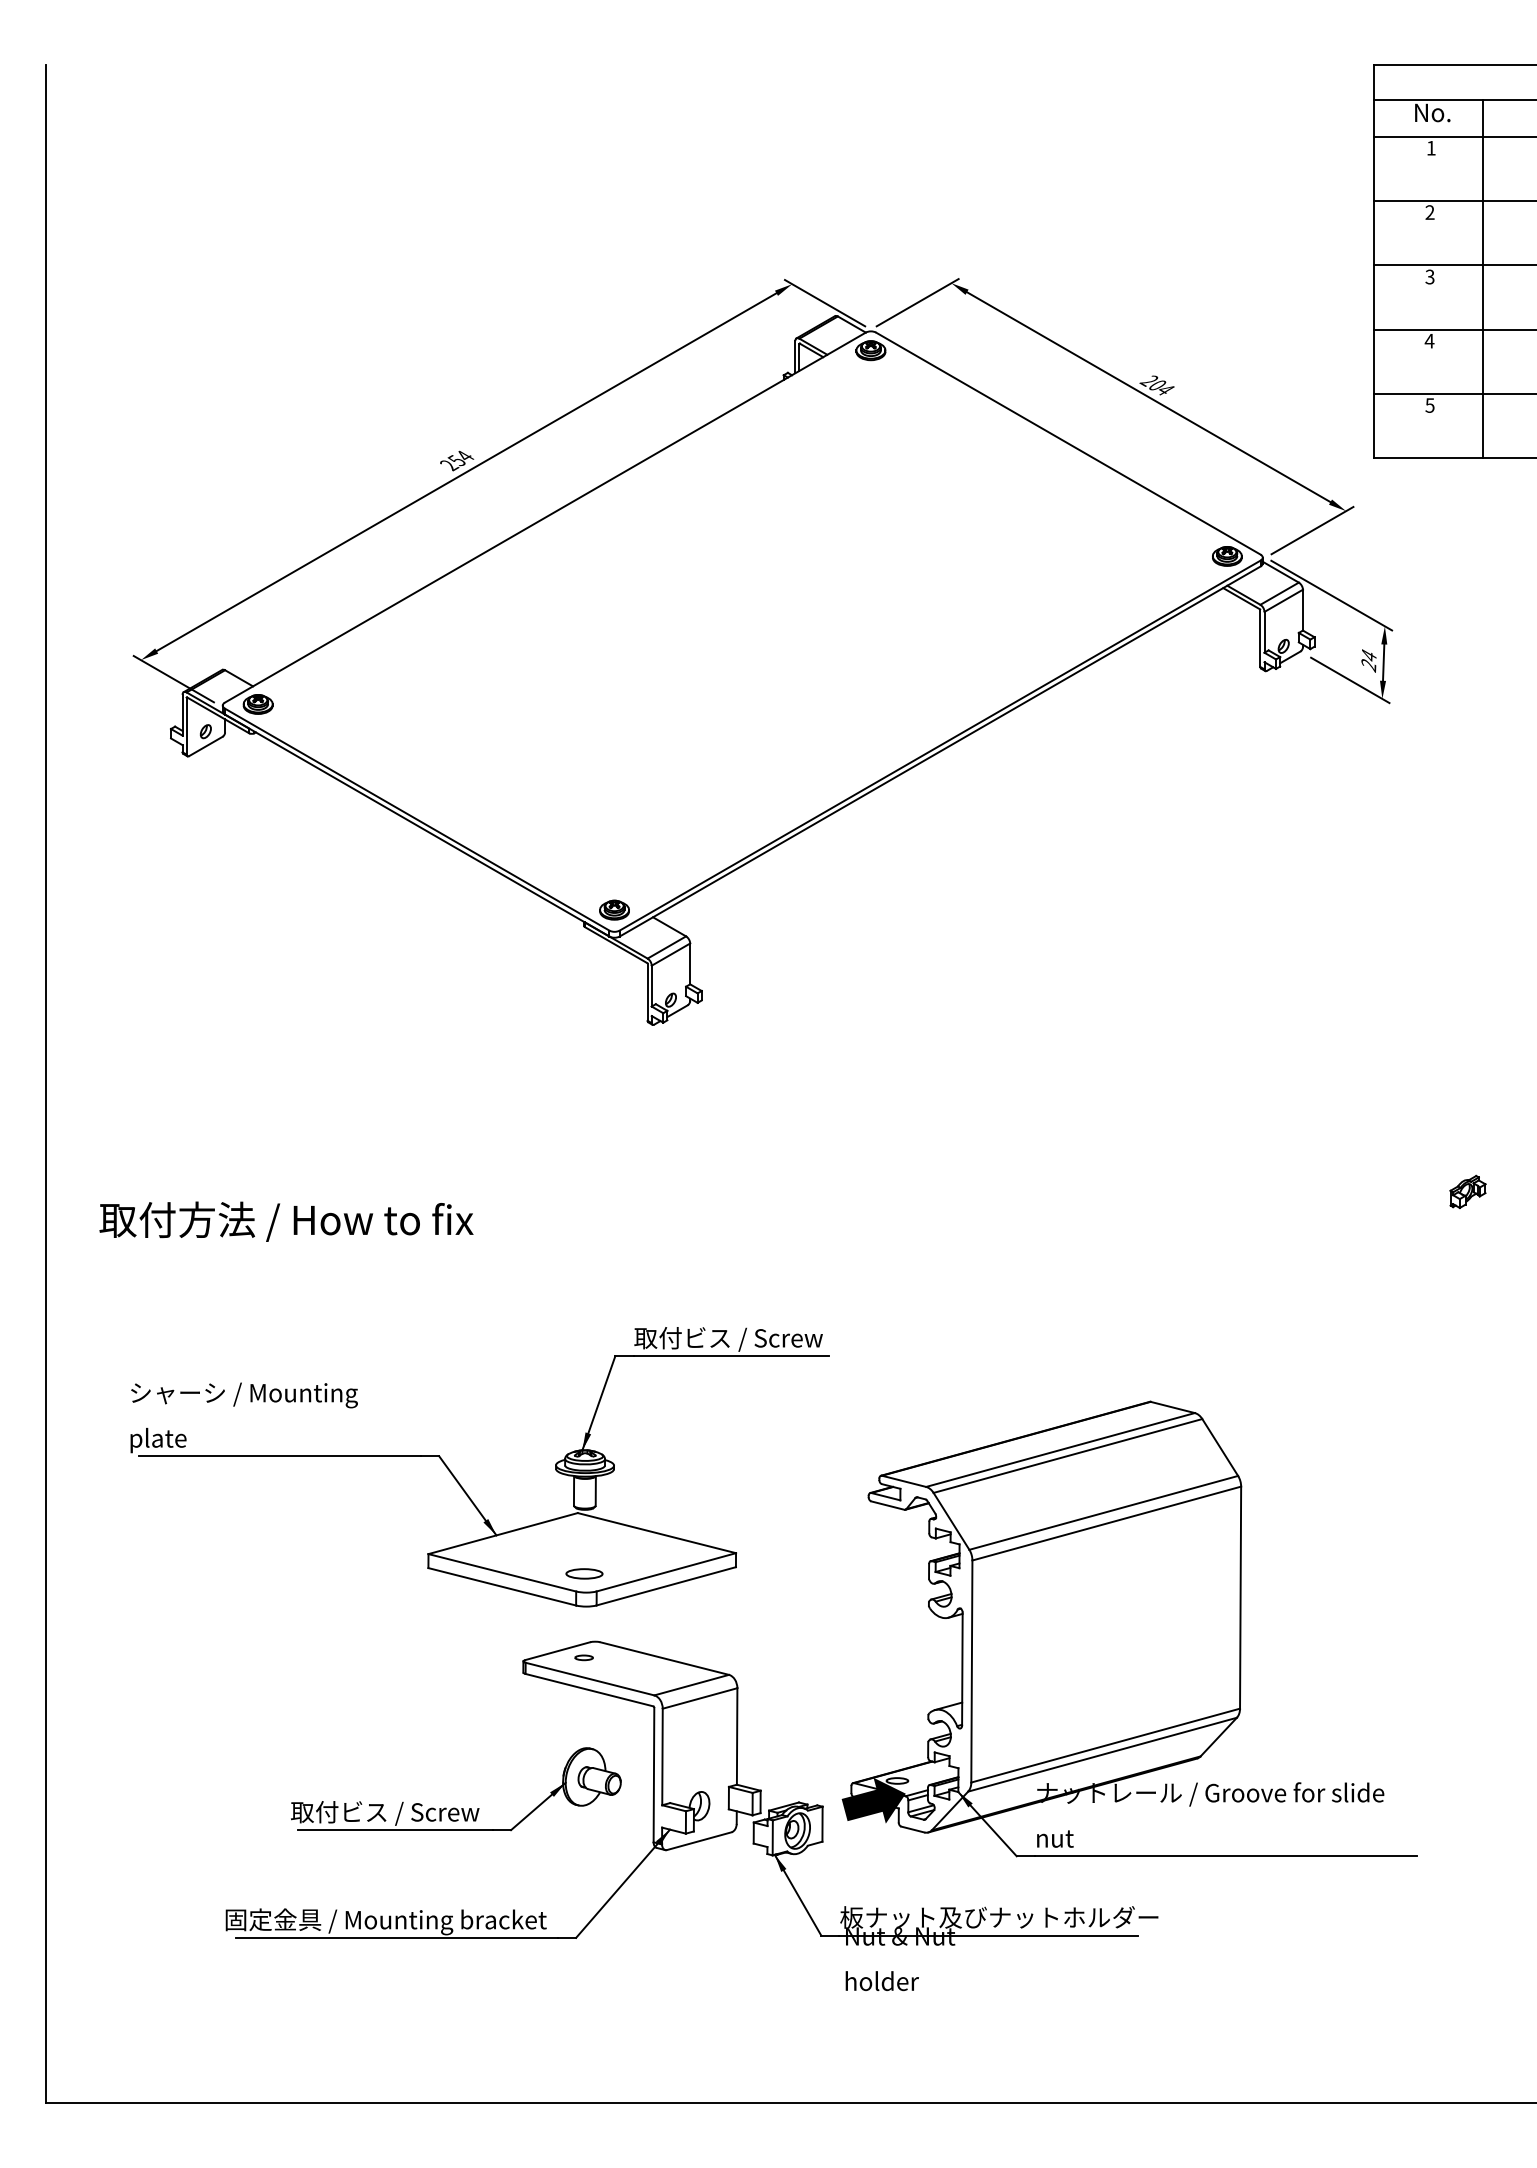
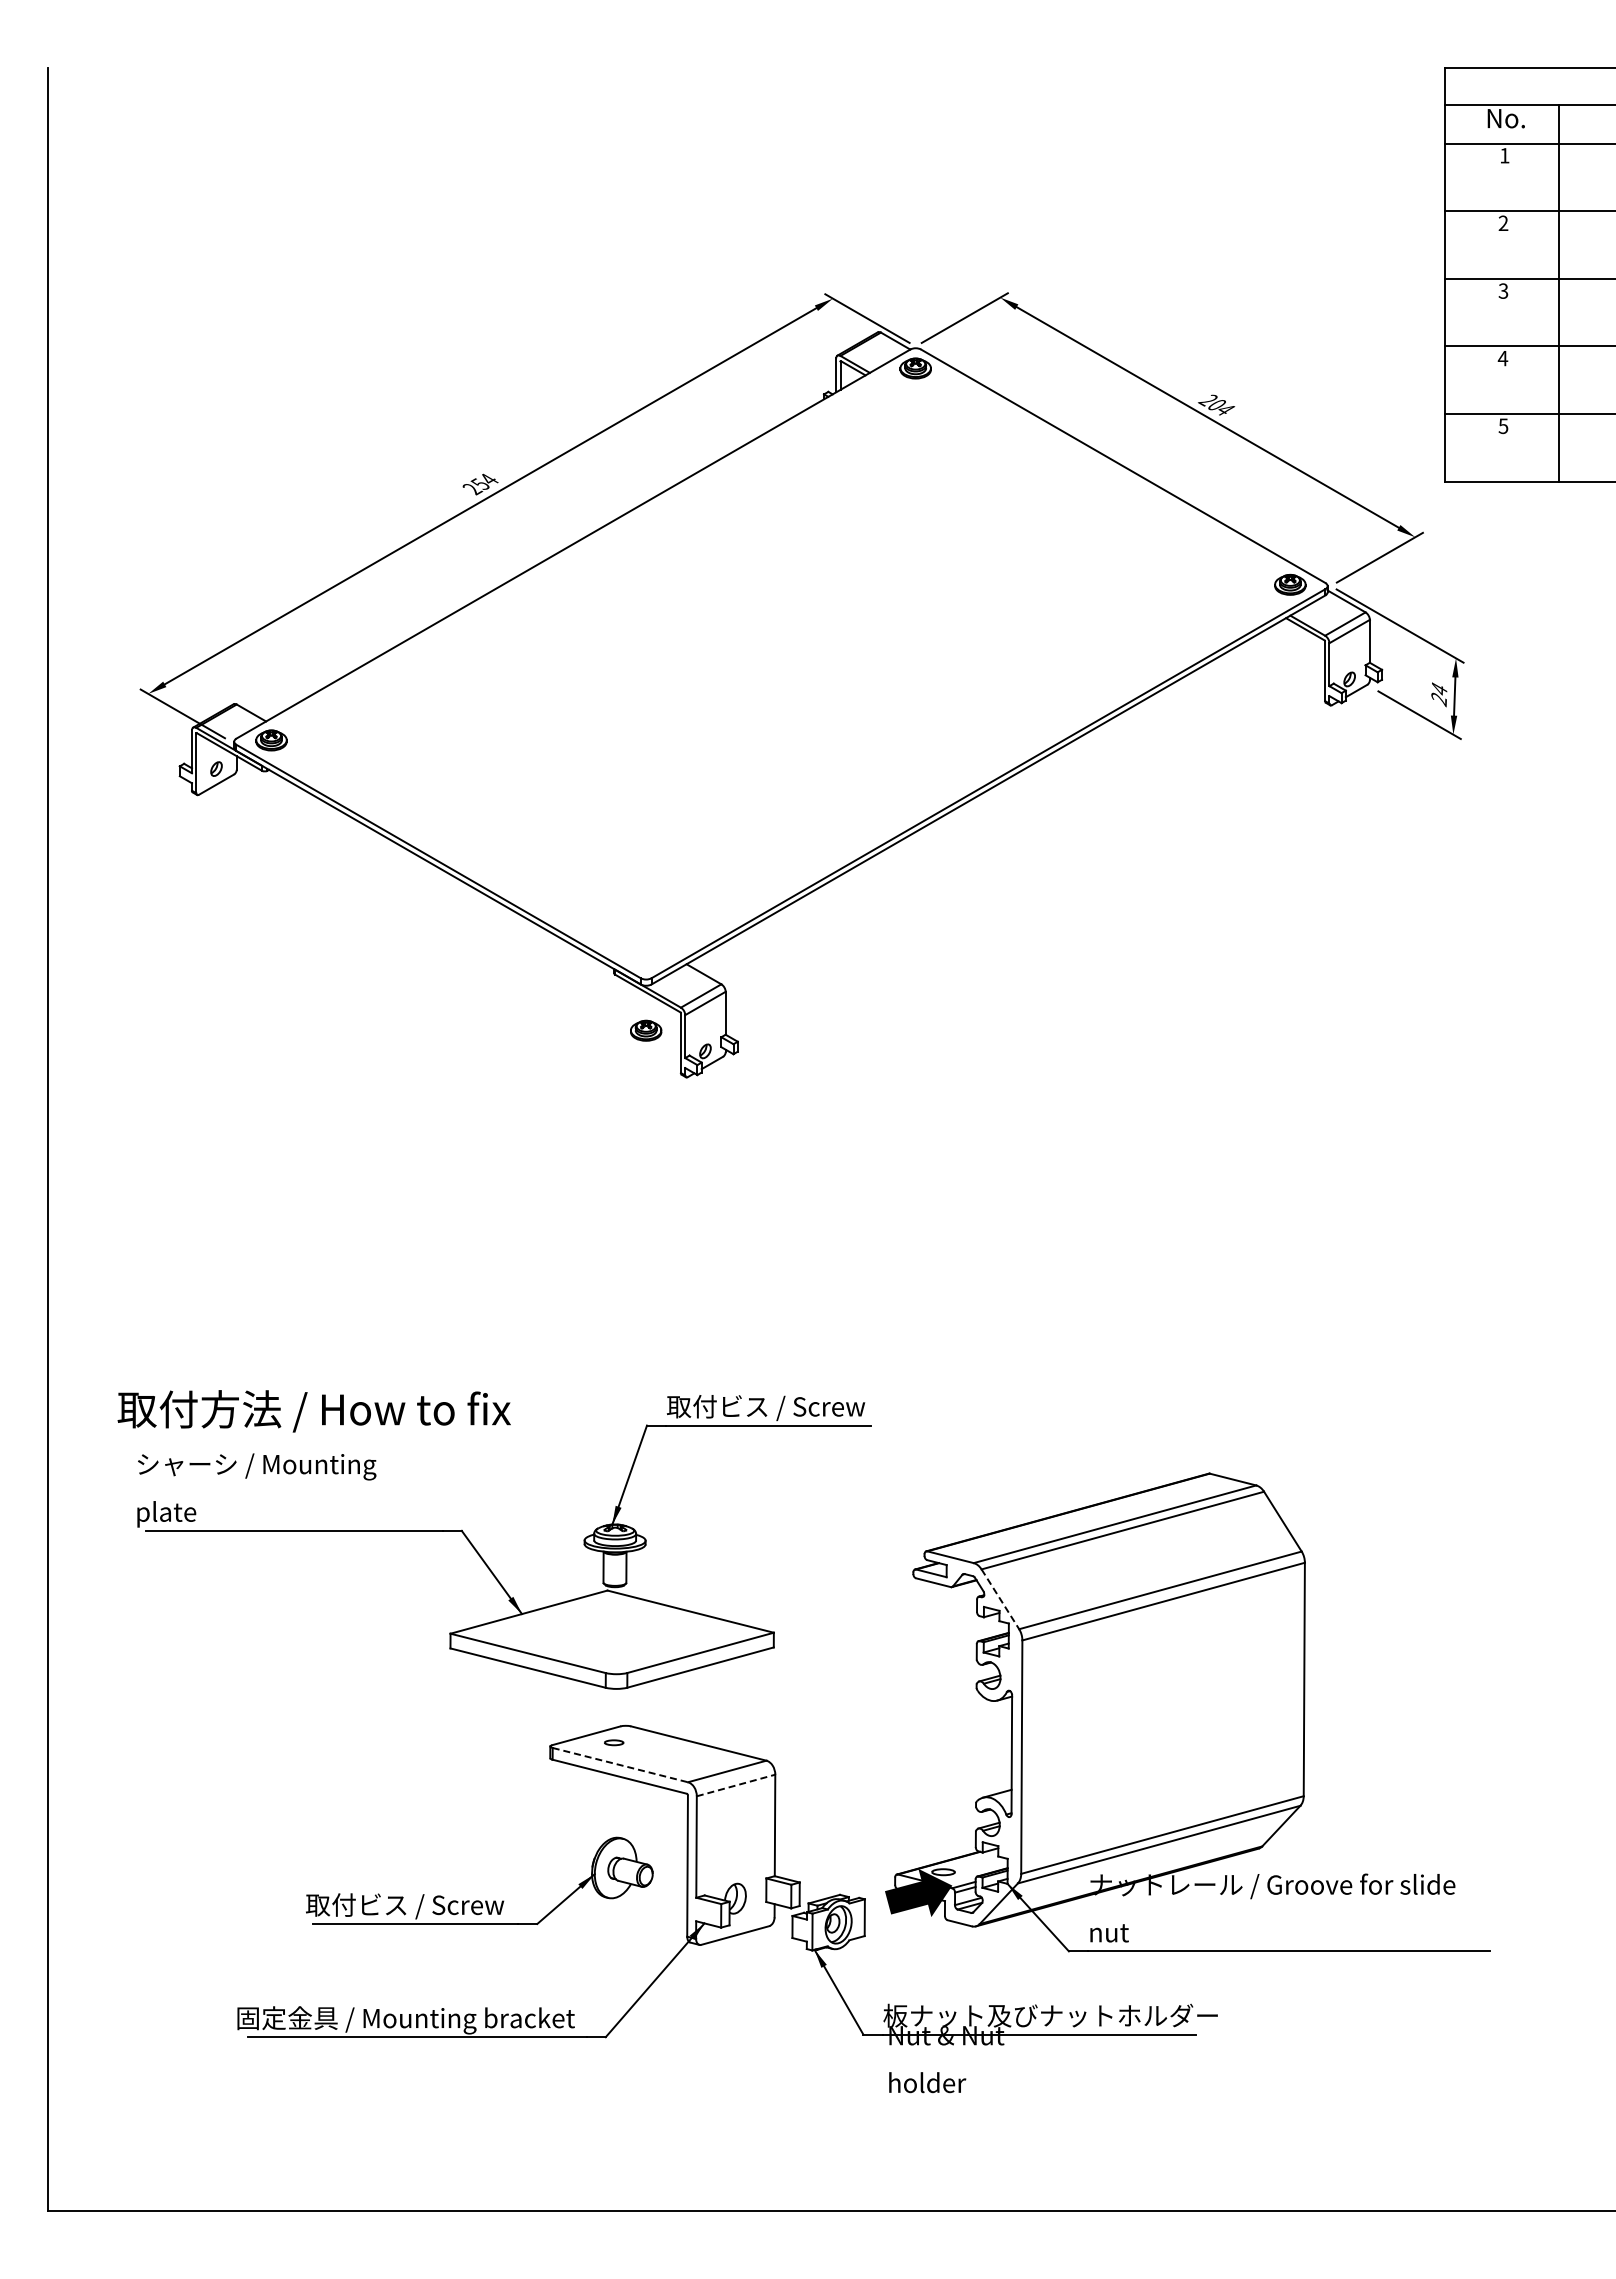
part: (614, 909) -> (646, 1030), moved
part: (1468, 1191) -> (1543, 1252), removed
text: (285, 1221) -> (313, 1411), moved
line: (951, 1521) -> (1000, 1599), solid -> dashed
part: (584, 1573) -> (614, 1654), removed
line: (590, 1679) -> (620, 1765), solid -> dashed
line: (700, 1698) -> (736, 1785), solid -> dashed

